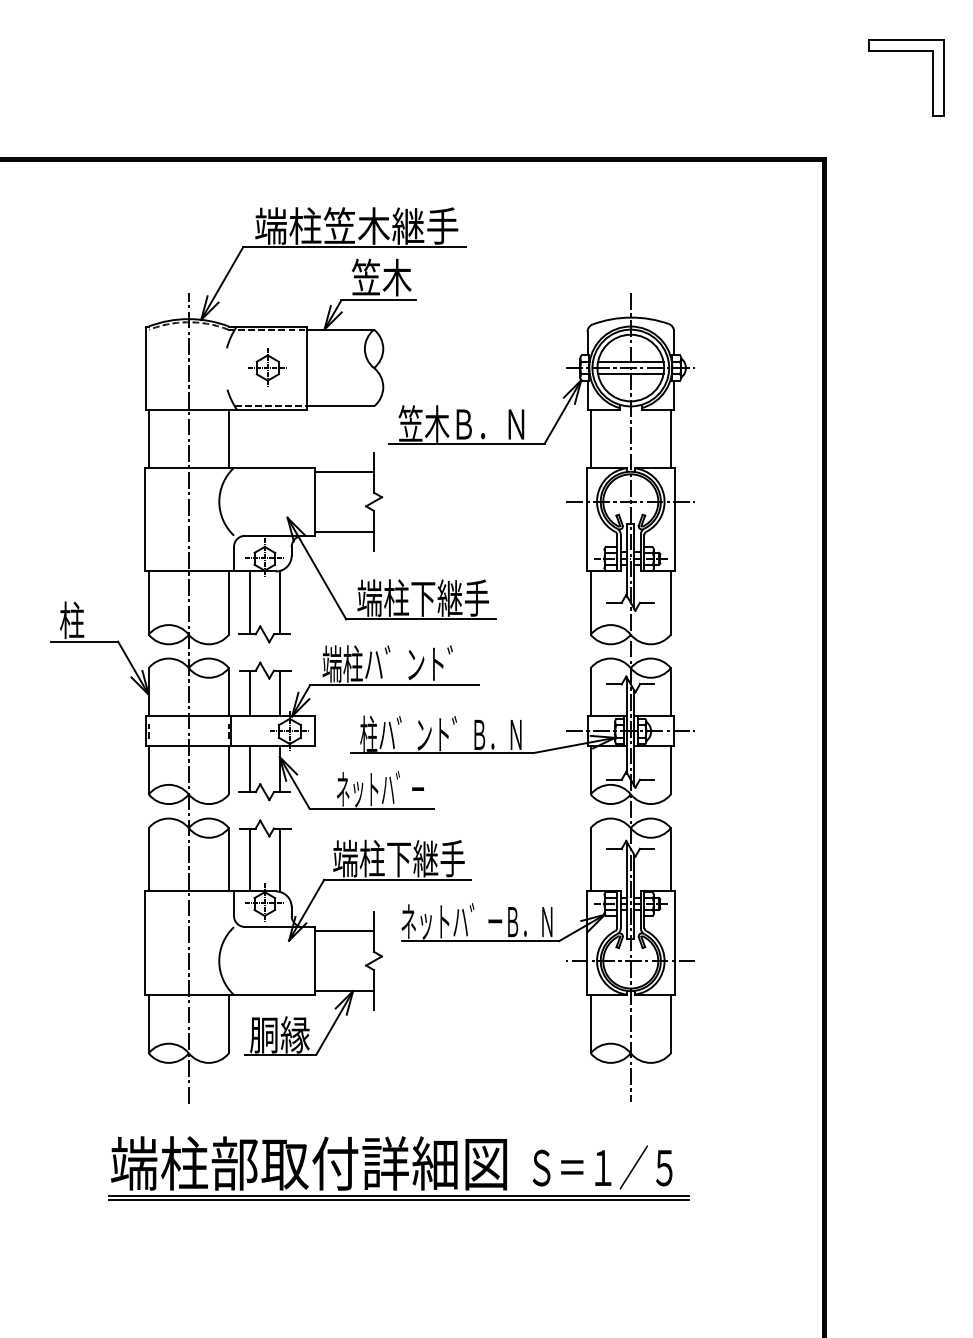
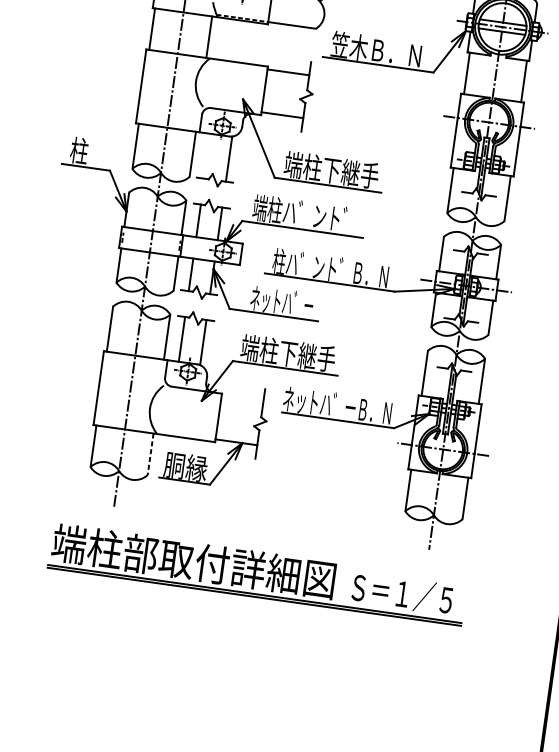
line: (249, 602) -> (207, 155), removed
line: (344, 930) -> (242, 399), removed
line: (228, 1024) -> (150, 454), solid -> dashed

